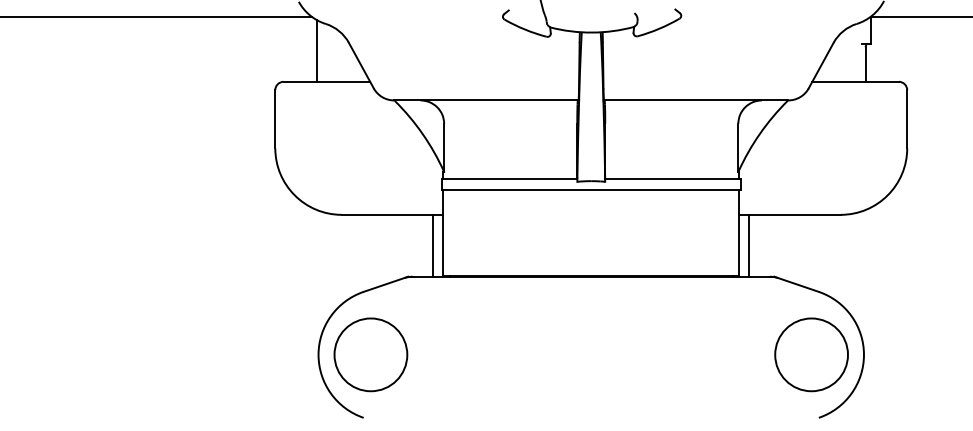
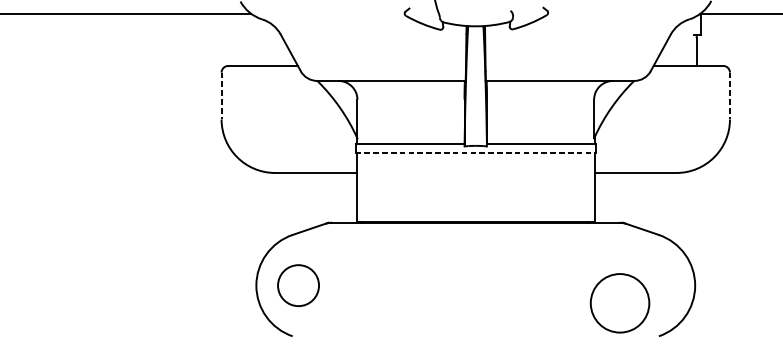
line: (316, 50) -> (254, 40), removed
line: (275, 119) -> (221, 96), solid -> dashed
line: (907, 119) -> (730, 96), solid -> dashed
line: (591, 190) -> (475, 153), solid -> dashed
line: (433, 245) -> (348, 197), removed
line: (749, 245) -> (603, 197), removed
circle: (370, 354) -> (298, 285), size x0.7
circle: (811, 354) -> (619, 303), moved

